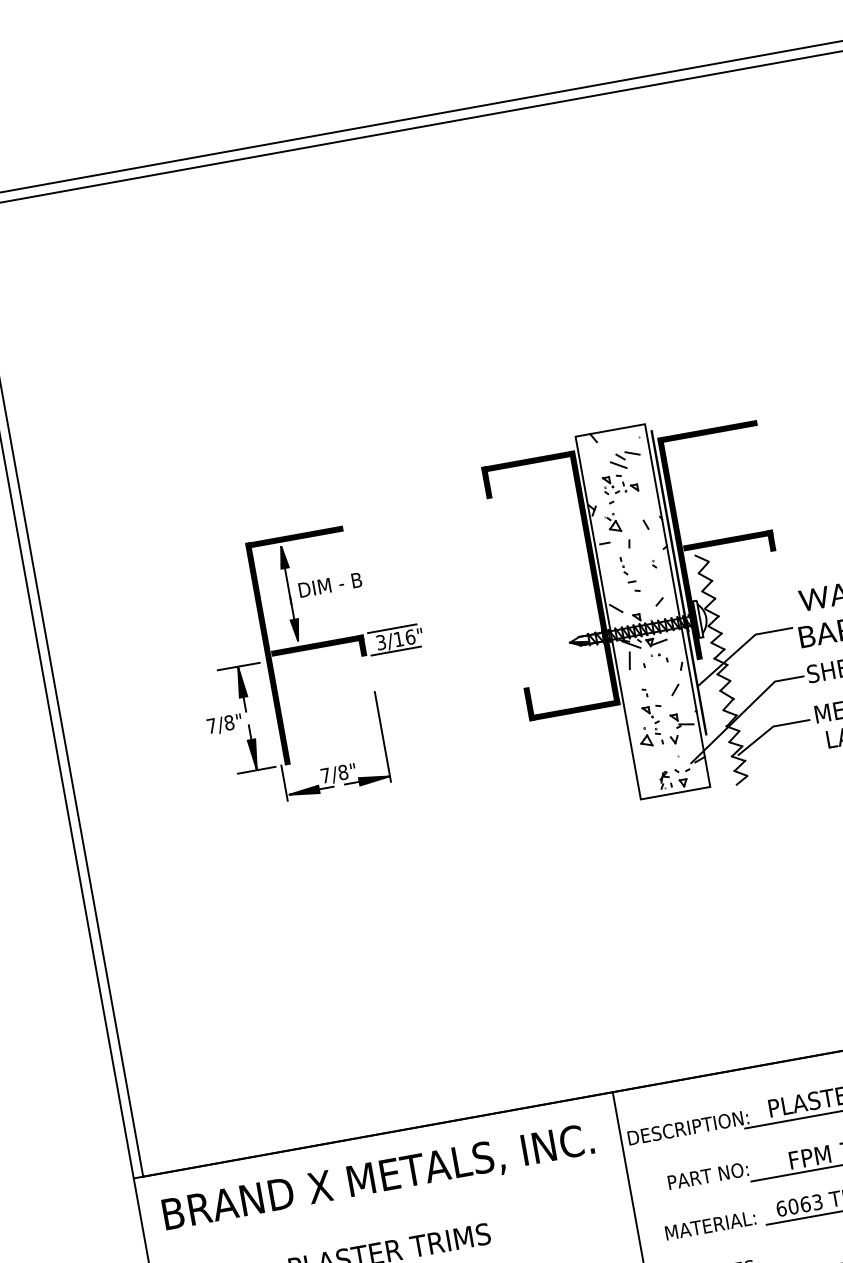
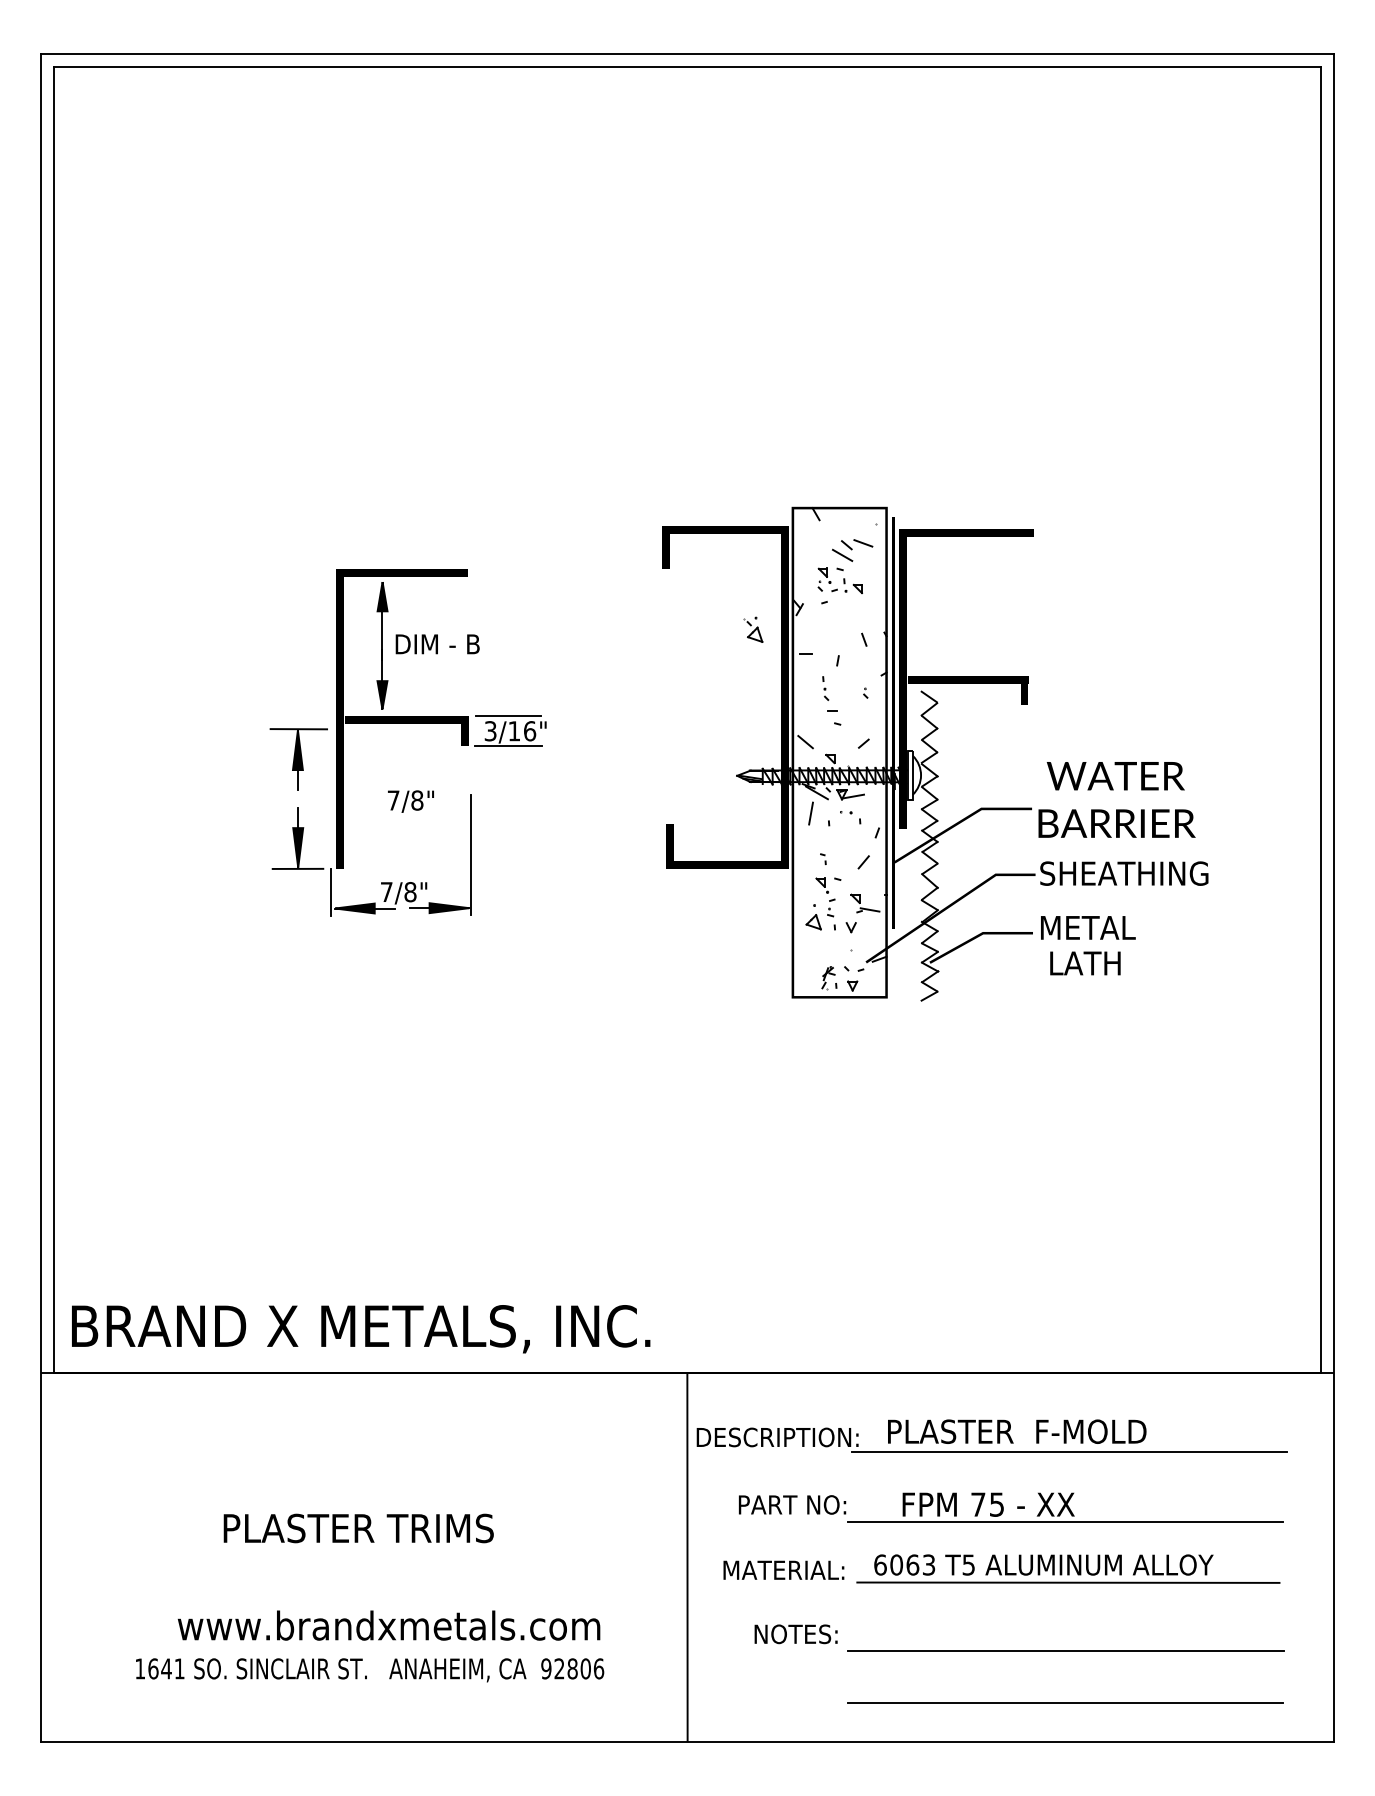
part: (612, 522) -> (753, 629), moved
text: (224, 724) -> (410, 801), moved
text: (378, 1178) -> (361, 1329), moved

